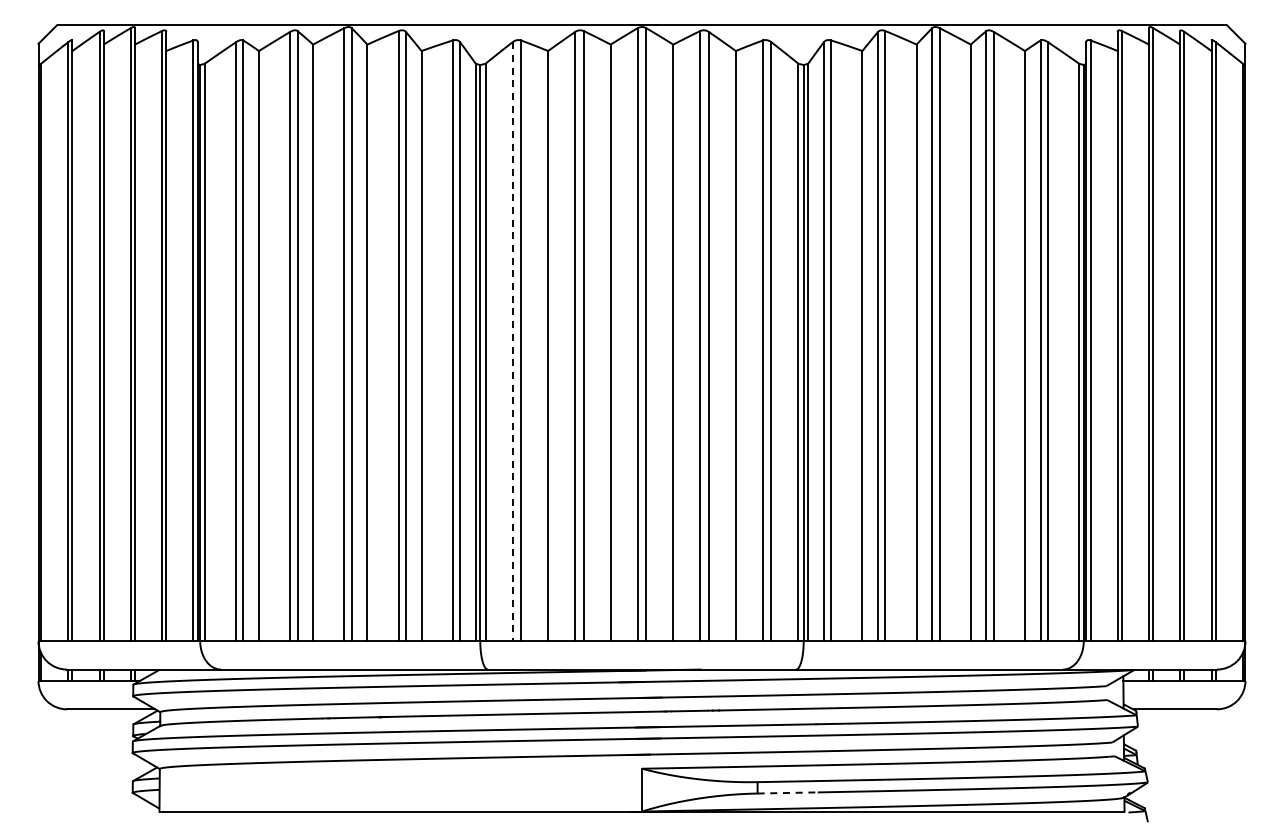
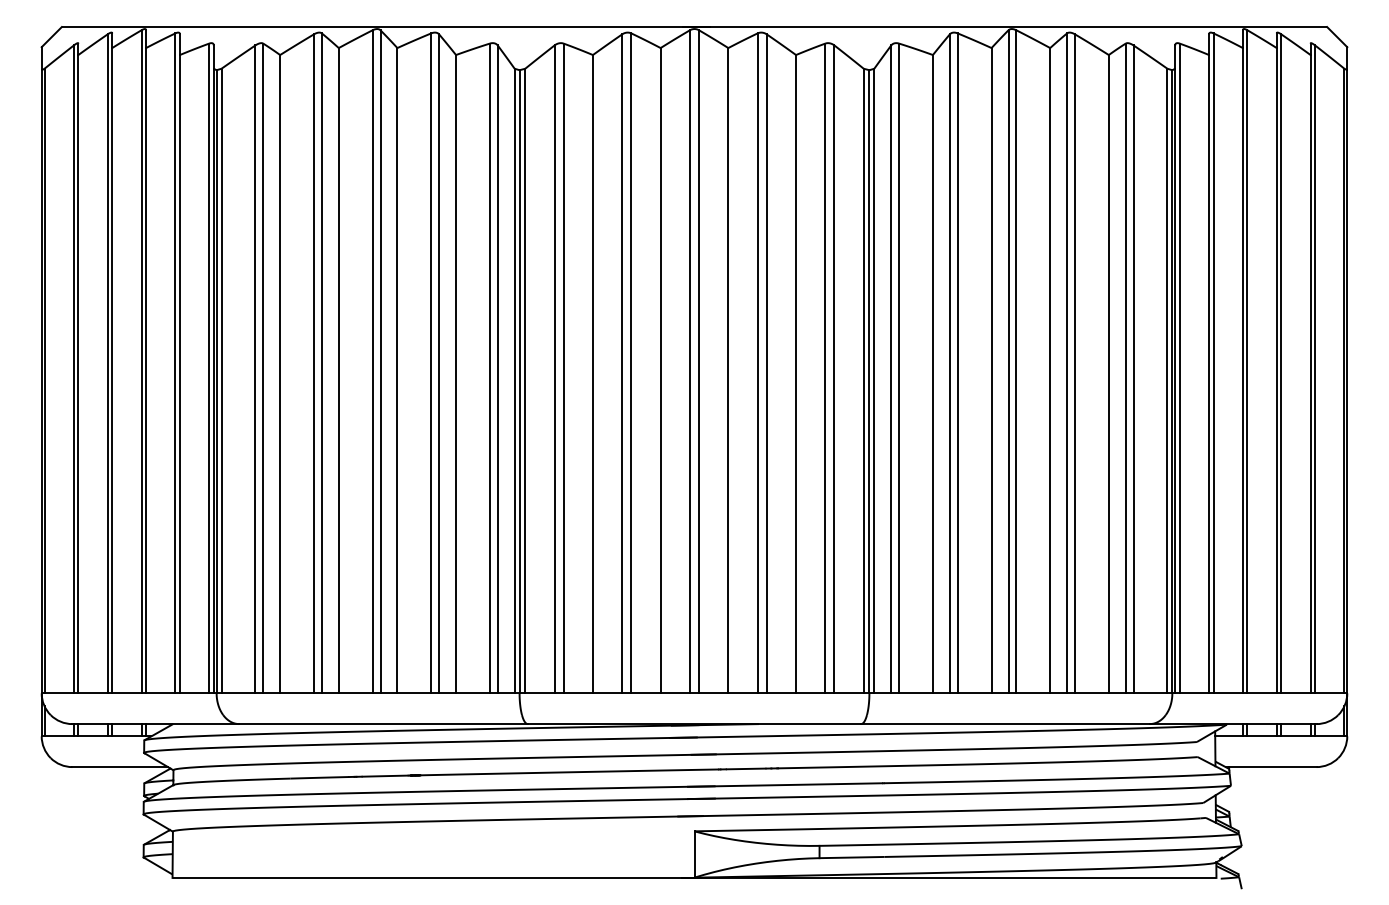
line: (512, 342) -> (554, 370), dashed -> solid
line: (787, 792) -> (851, 857), dashed -> solid

